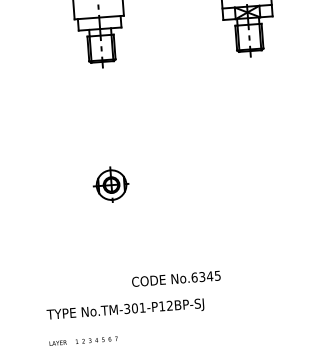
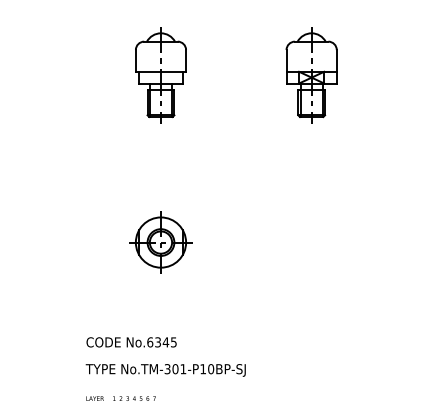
part: (111, 185) -> (160, 242), size x1.67
text: (176, 279) -> (131, 342), moved
text: (170, 306) -> (211, 369), No.TM-301-P12BP-SJ -> No.TM-301-P10BP-SJ

